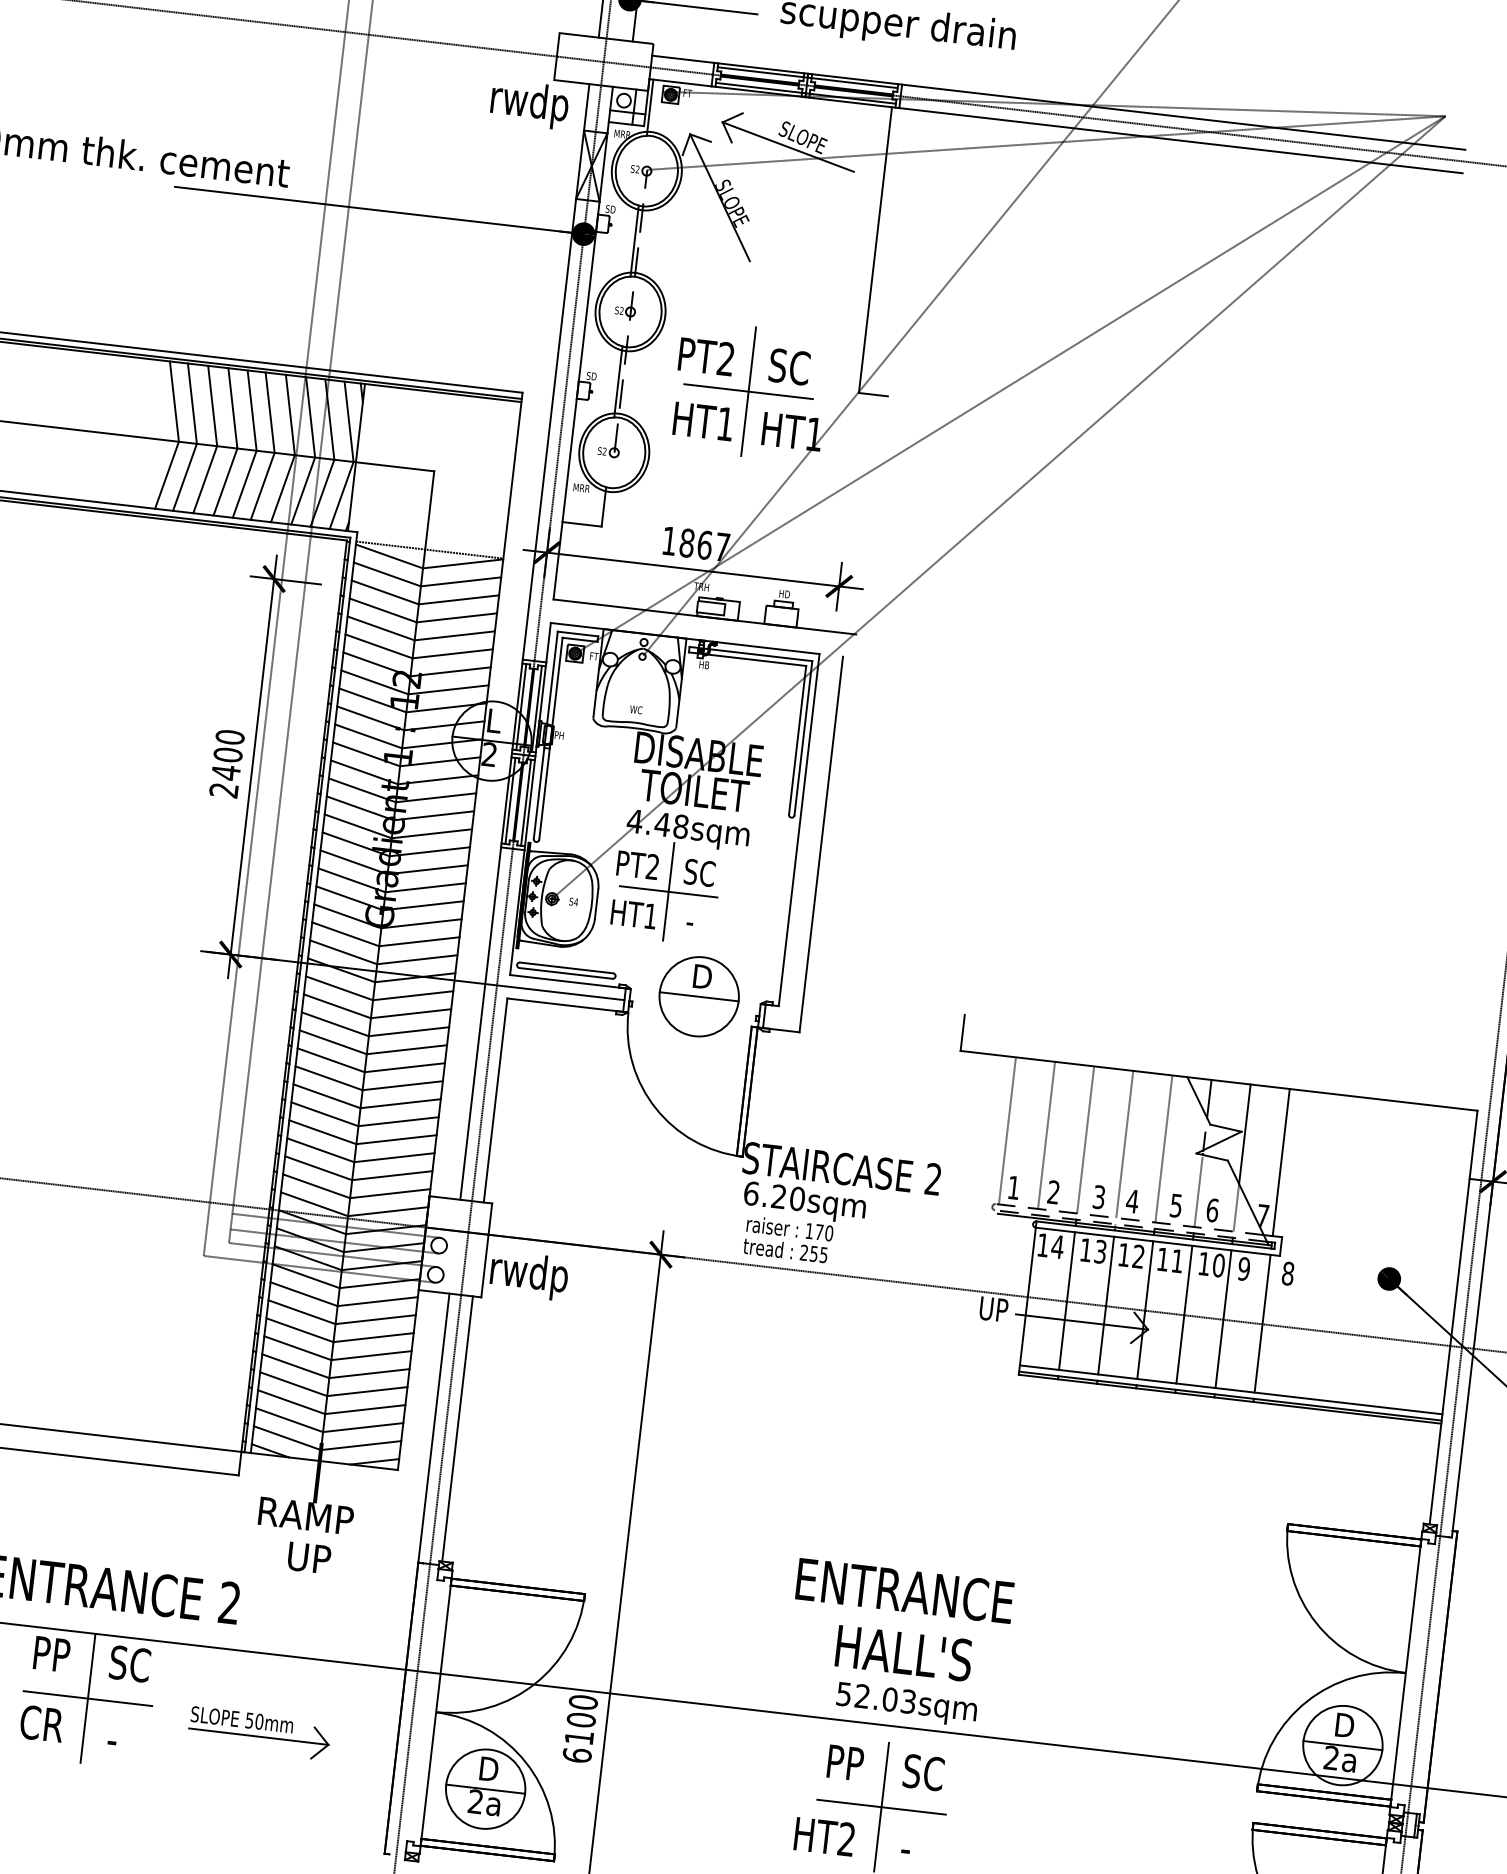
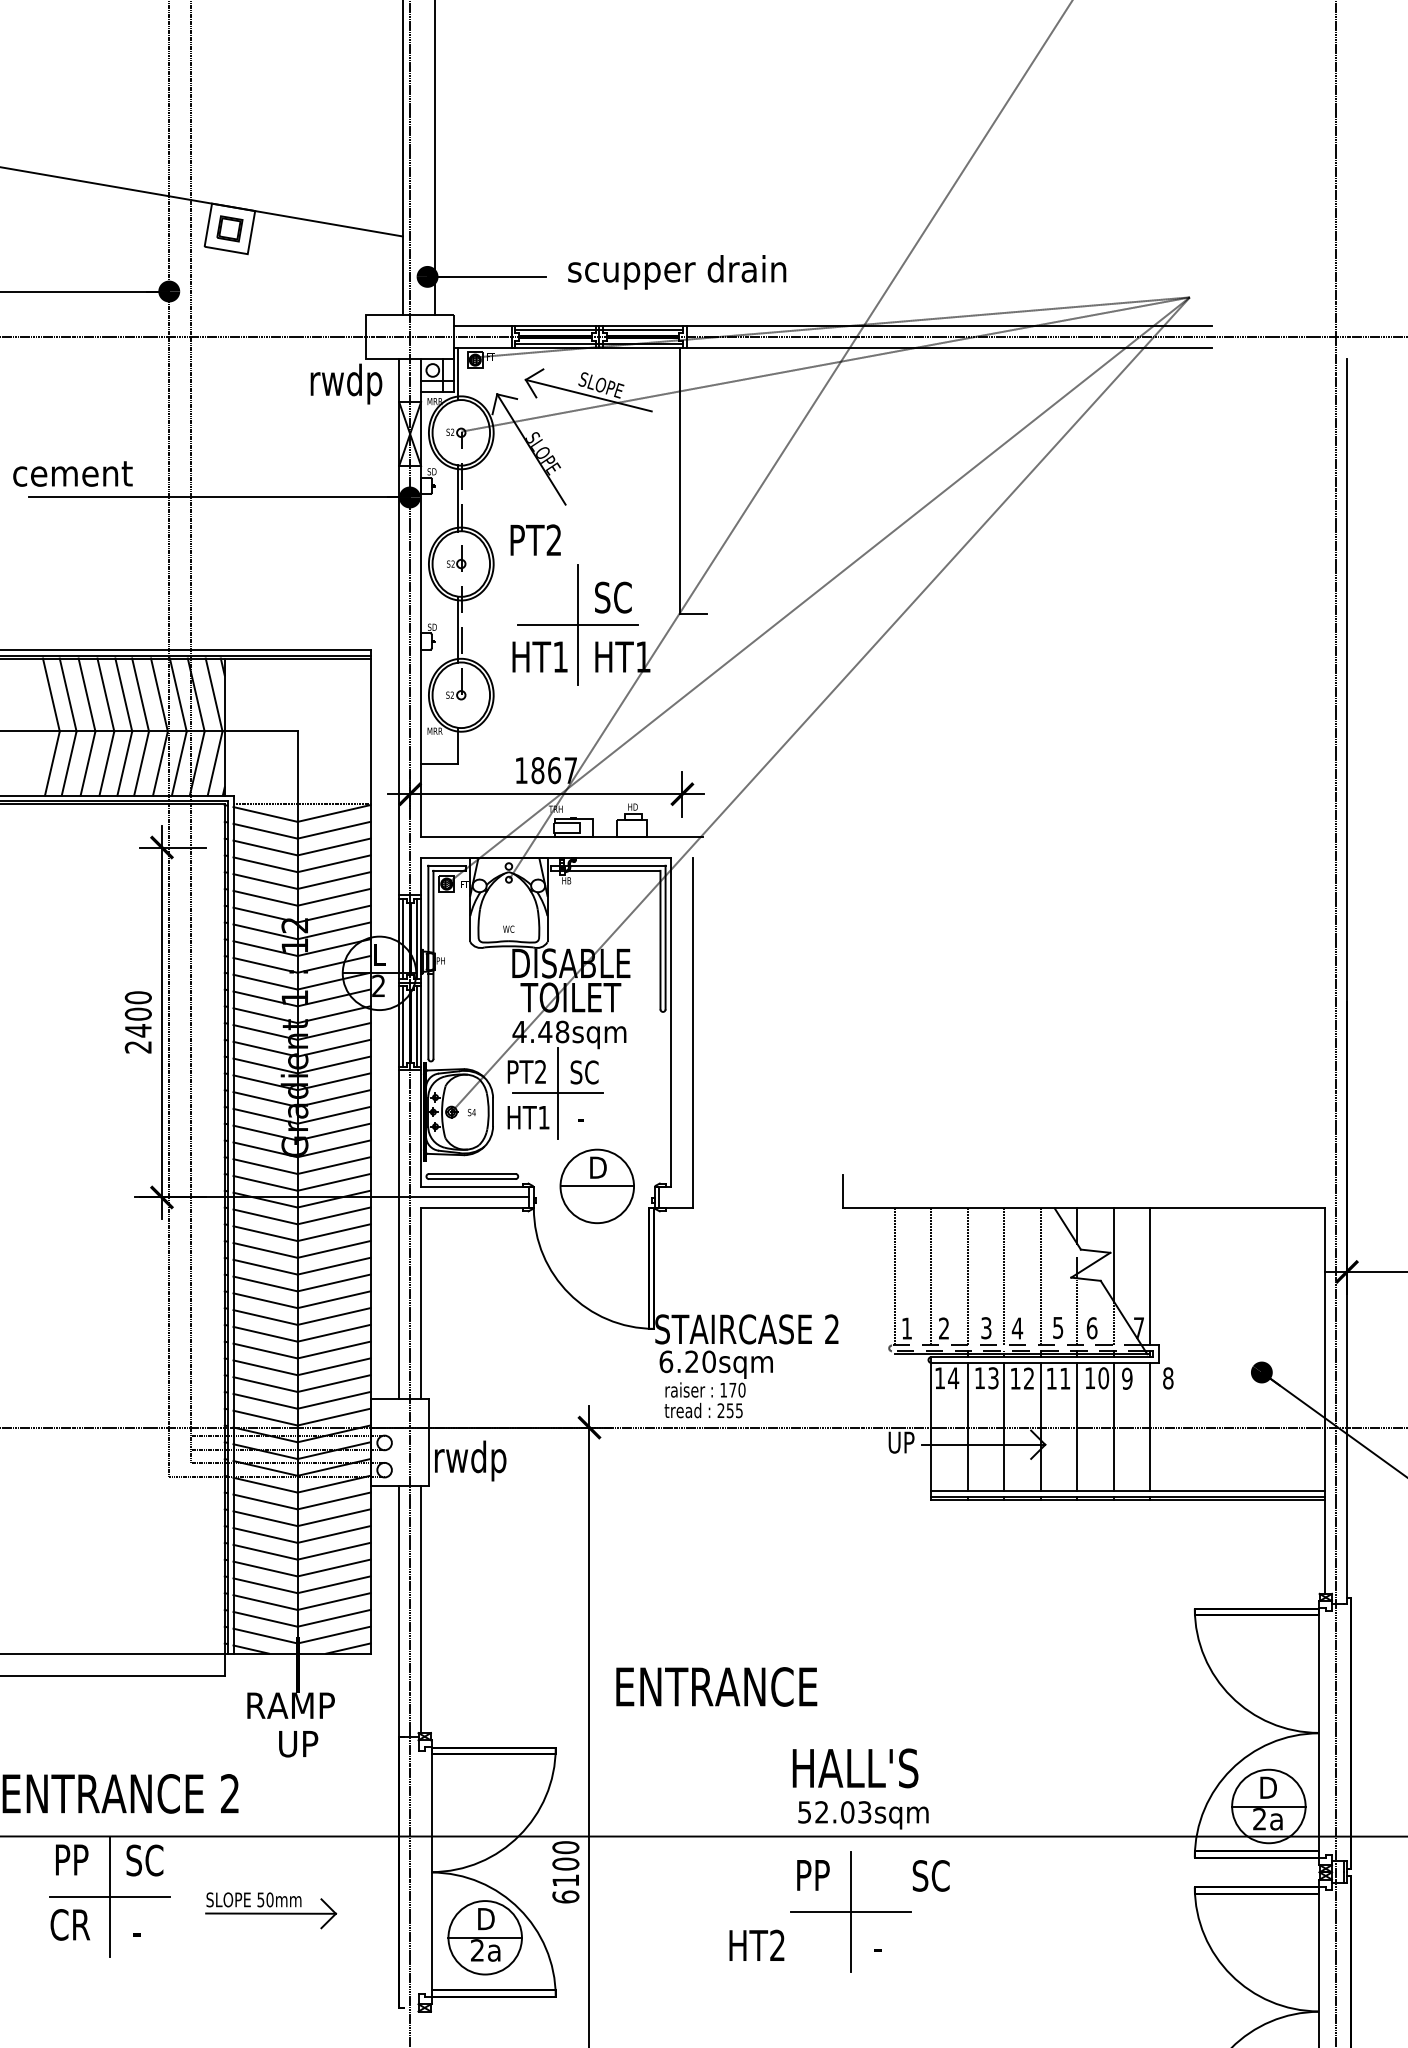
text: (706, 356) -> (535, 539), moved
text: (904, 1590) -> (716, 1686), moved
text: (922, 1772) -> (930, 1875), moved
text: (824, 1835) -> (756, 1944), moved

